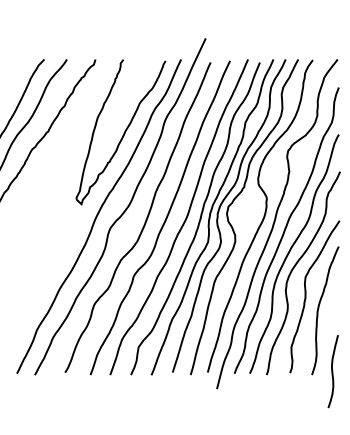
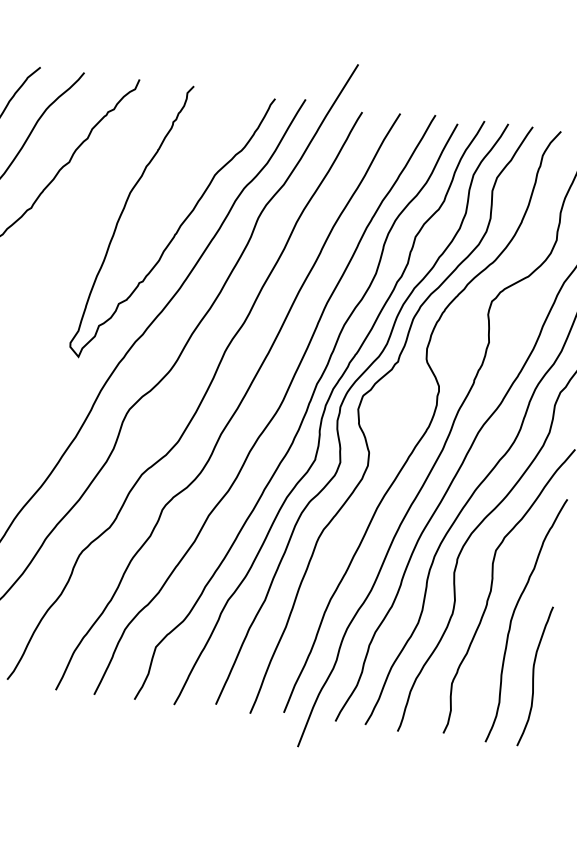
curve: (332, 371) -> (533, 676), moved

